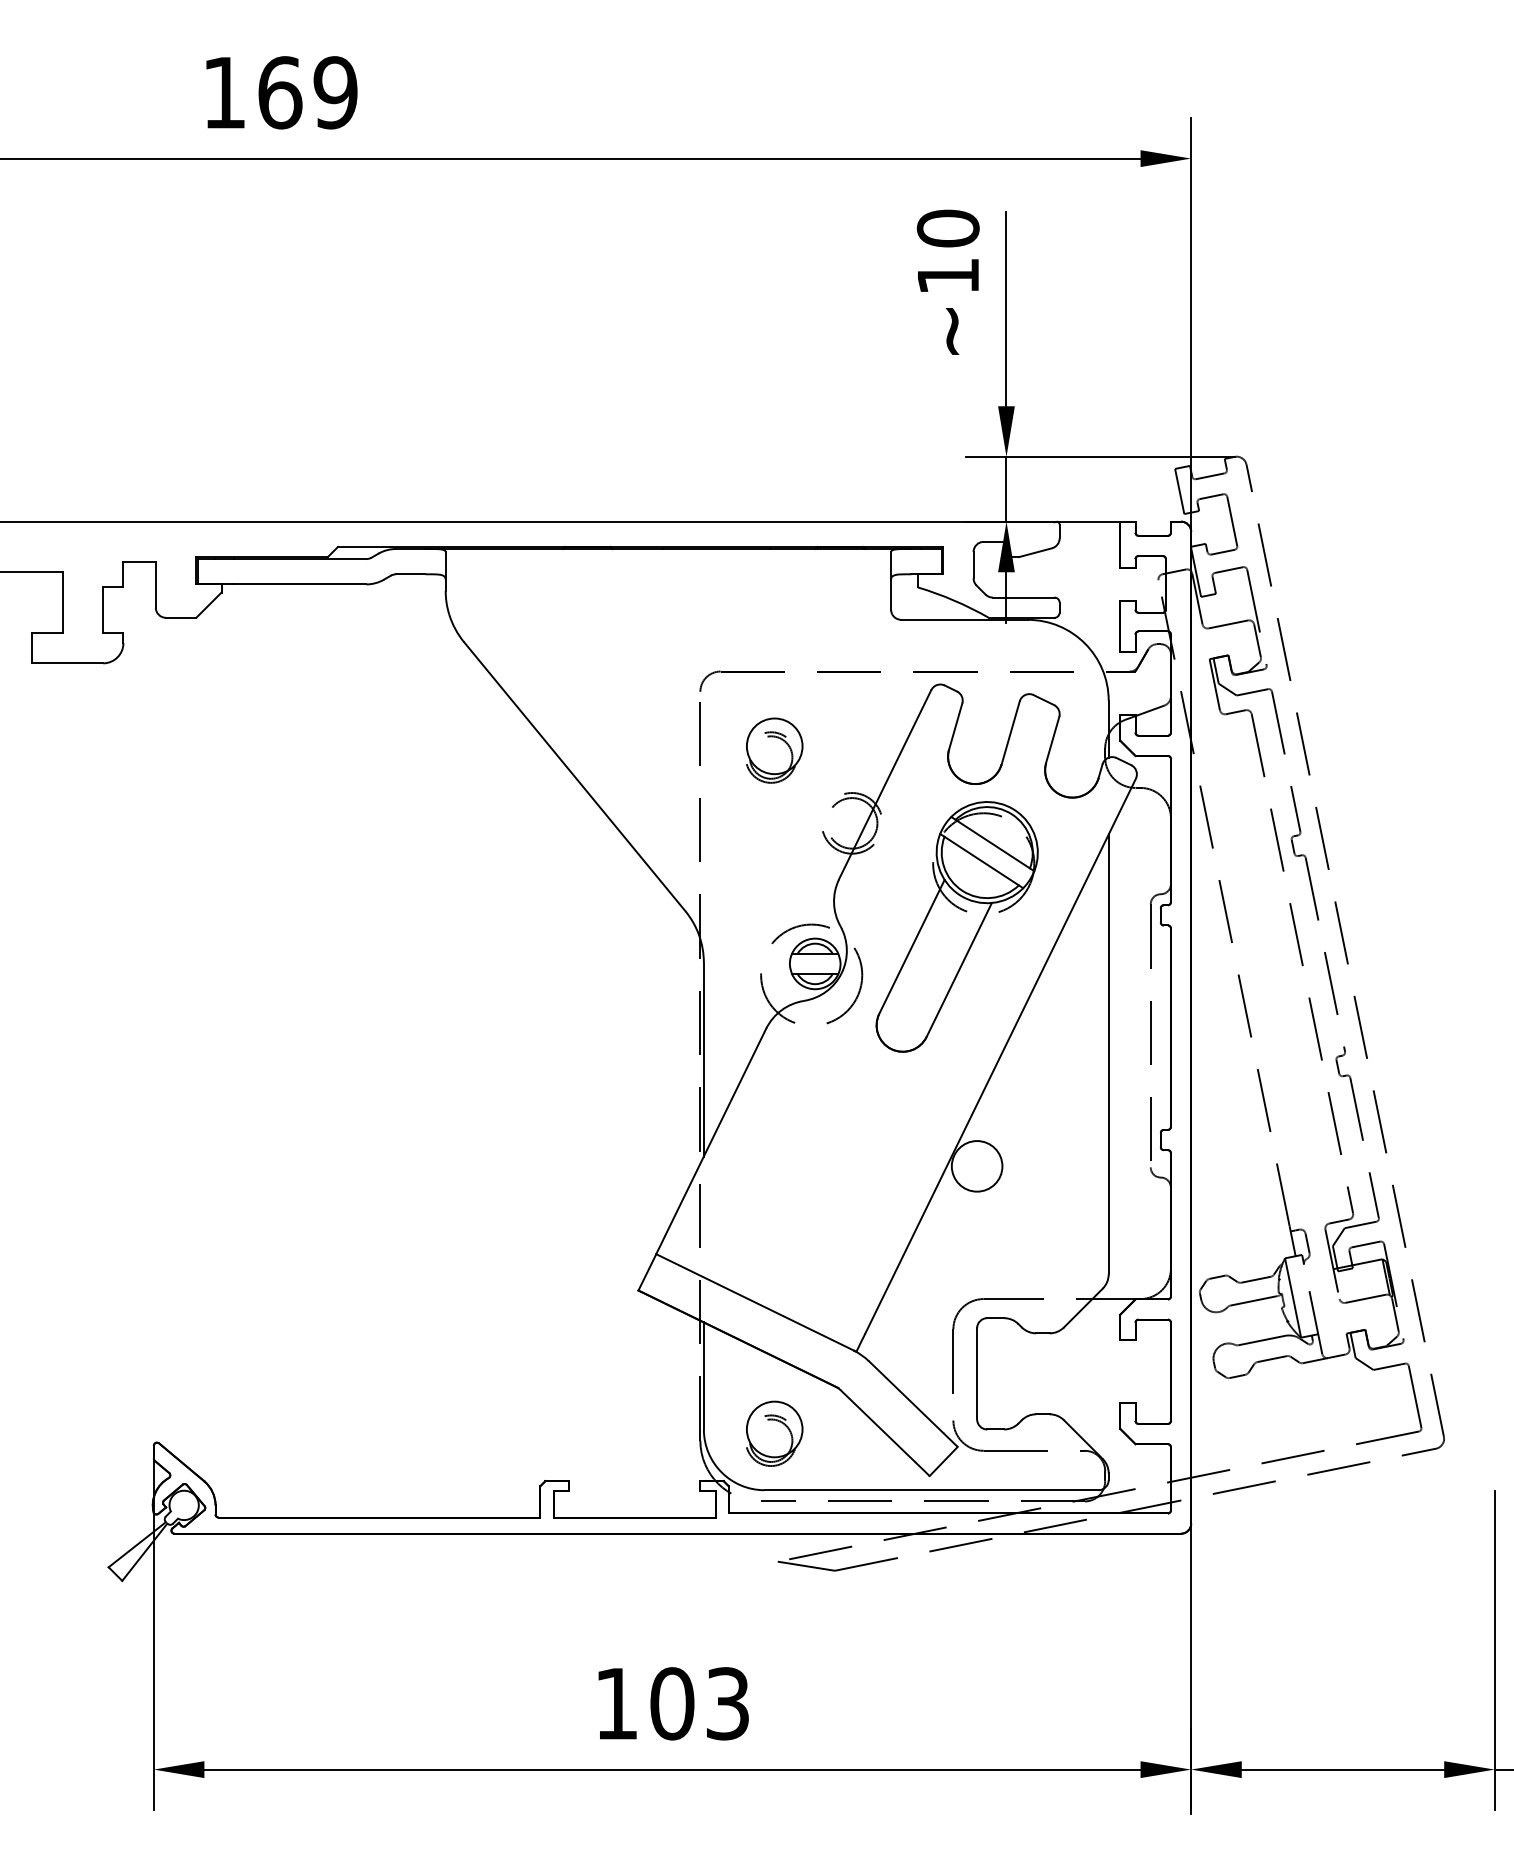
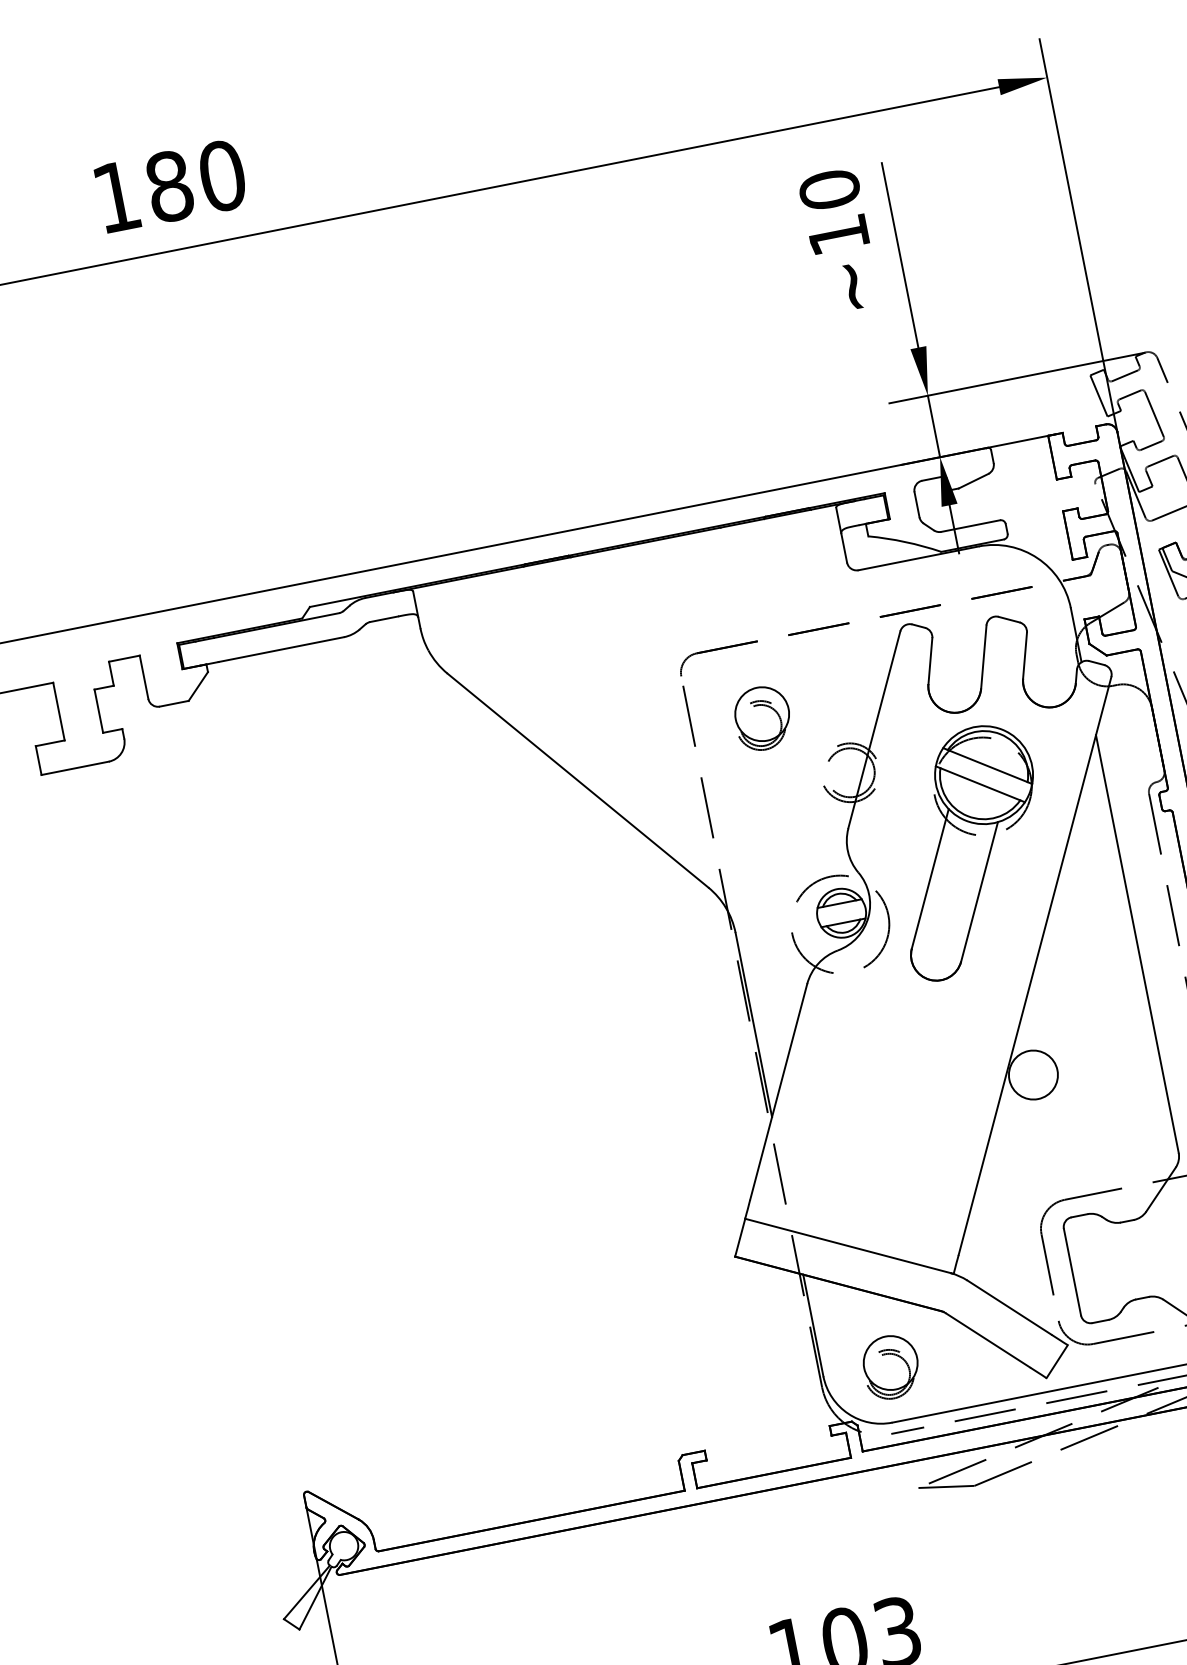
text: (307, 92) -> (195, 181), 169 -> 180

